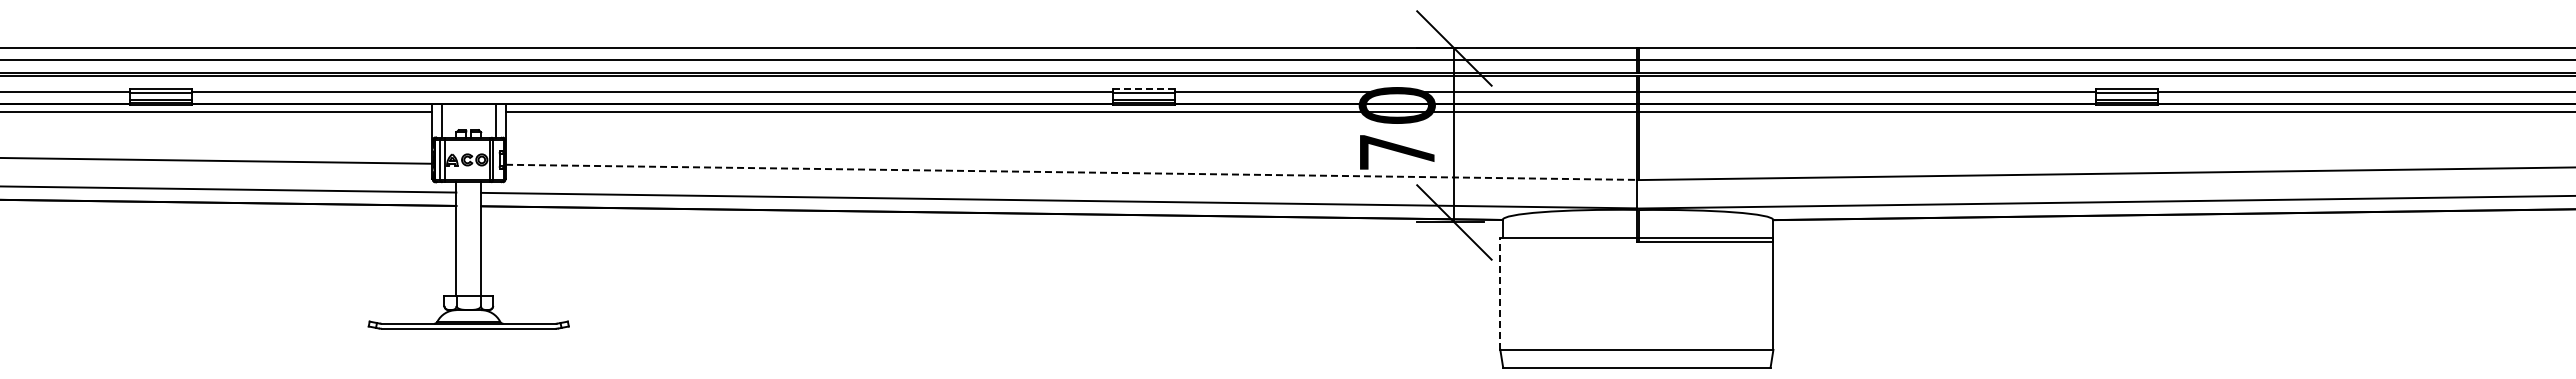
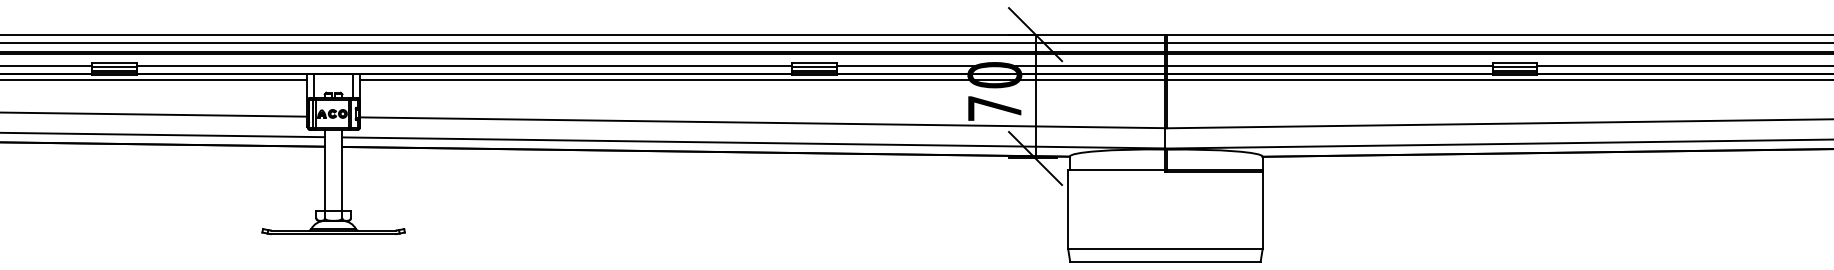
line: (1144, 88) -> (814, 63), dashed -> solid
line: (1072, 172) -> (763, 122), dashed -> solid
line: (1500, 294) -> (1068, 209), dashed -> solid

